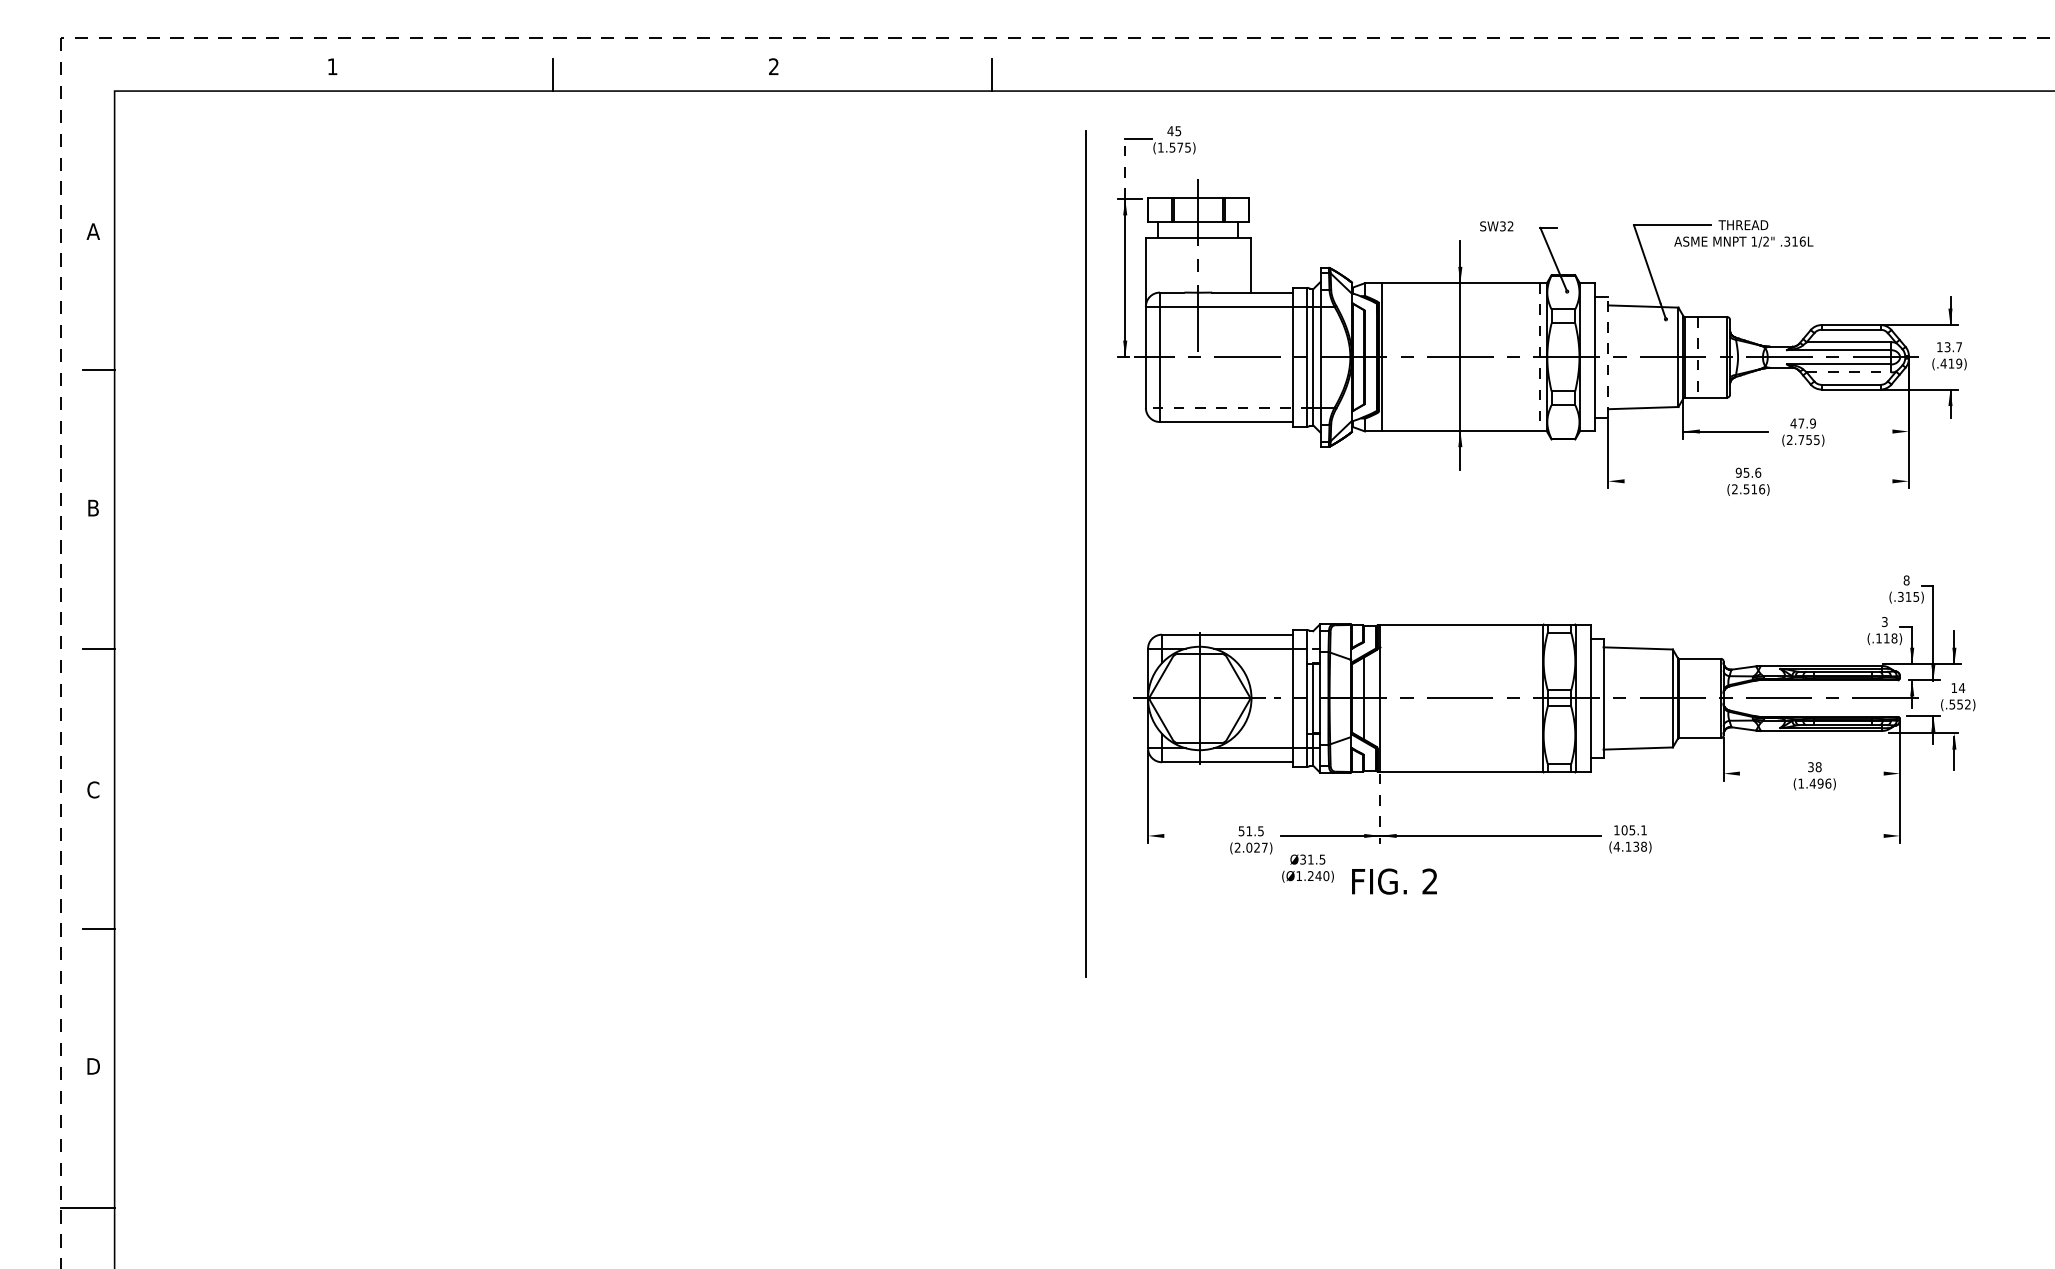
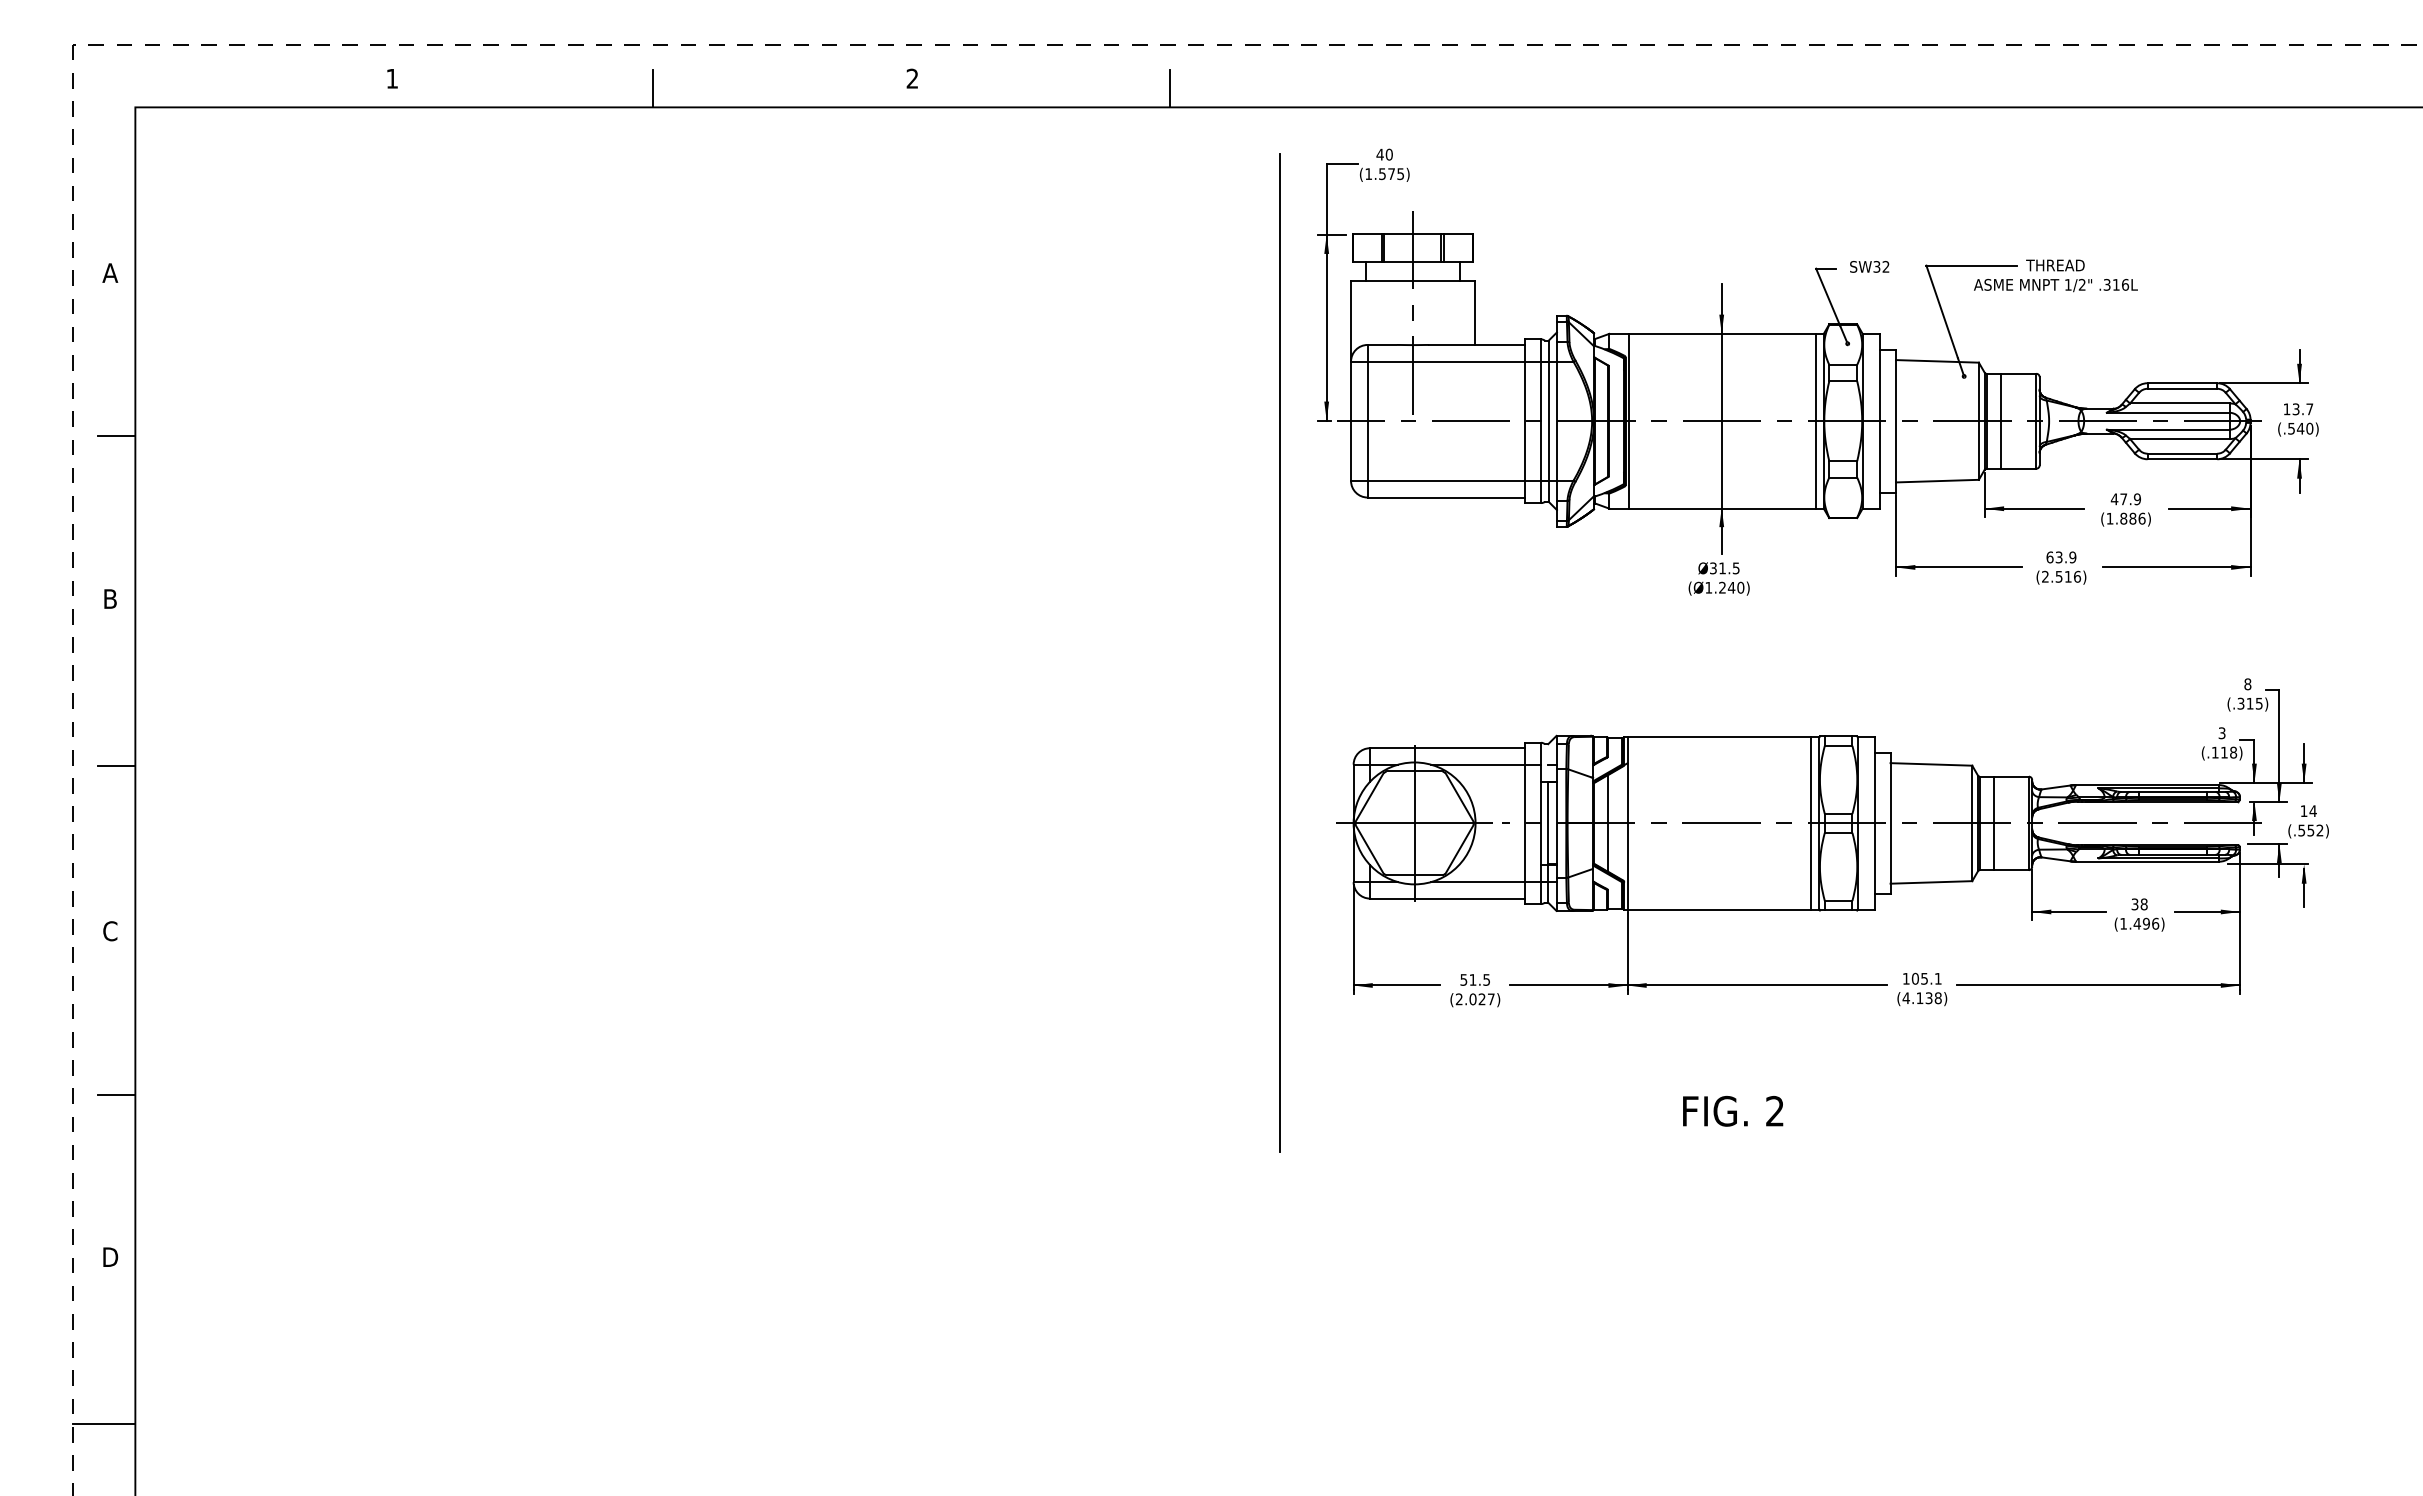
text: (1177, 131) -> (1388, 154), 45 -> 40
line: (1125, 168) -> (1326, 198), dashed -> solid
text: (1496, 226) -> (1869, 266), moved
line: (1607, 356) -> (1895, 420), dashed -> solid
line: (1539, 357) -> (1815, 421), dashed -> solid
line: (1697, 357) -> (2001, 421), dashed -> solid
text: (1951, 363) -> (2300, 428), (.419) -> (.540)
line: (1848, 372) -> (2179, 439), dashed -> solid
line: (1228, 407) -> (1448, 480), dashed -> solid
line: (1874, 431) -> (2209, 508), added
text: (1802, 439) -> (2125, 518), (2.755) -> (1.886)
text: (1748, 472) -> (2061, 557), 95.6 -> 63.9
line: (1661, 481) -> (1958, 567), added
line: (1846, 481) -> (2176, 567), added
line: (1536, 698) -> (1811, 823), added
line: (1691, 698) -> (1994, 823), added
line: (1754, 773) -> (2068, 911), added
line: (1871, 773) -> (2206, 911), added
line: (1380, 807) -> (1627, 951), dashed -> solid
line: (1184, 835) -> (1396, 985), added
line: (1779, 835) -> (2098, 985), added
text: (1307, 868) -> (1718, 578), moved
text: (1394, 880) -> (1733, 1110), moved

